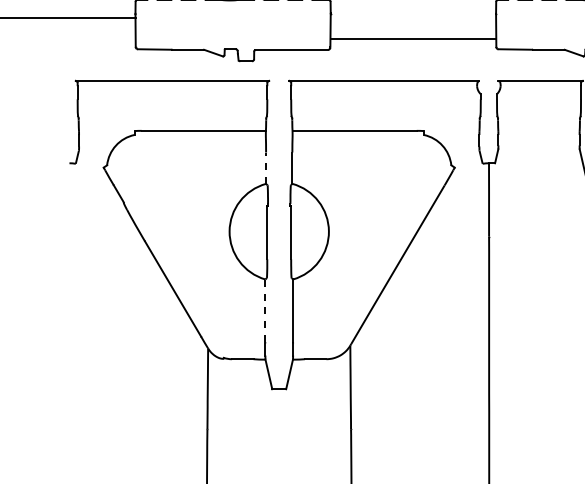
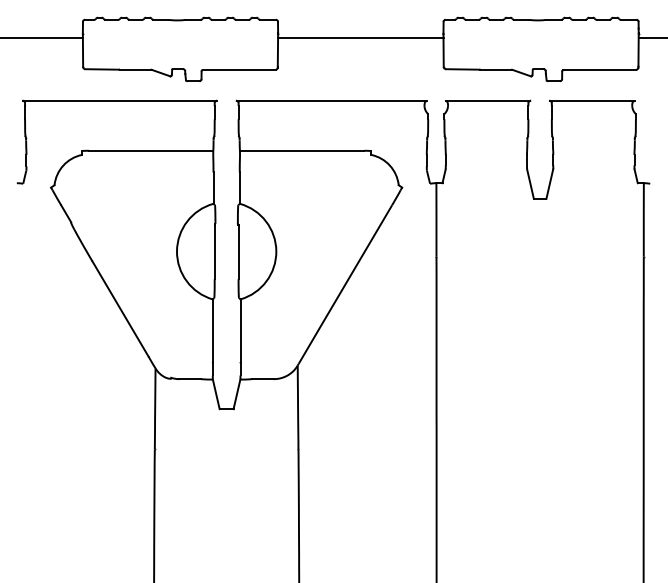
line: (413, 39) -> (360, 38), moved
line: (266, 168) -> (213, 188), dashed -> solid
line: (265, 310) -> (212, 330), dashed -> solid

